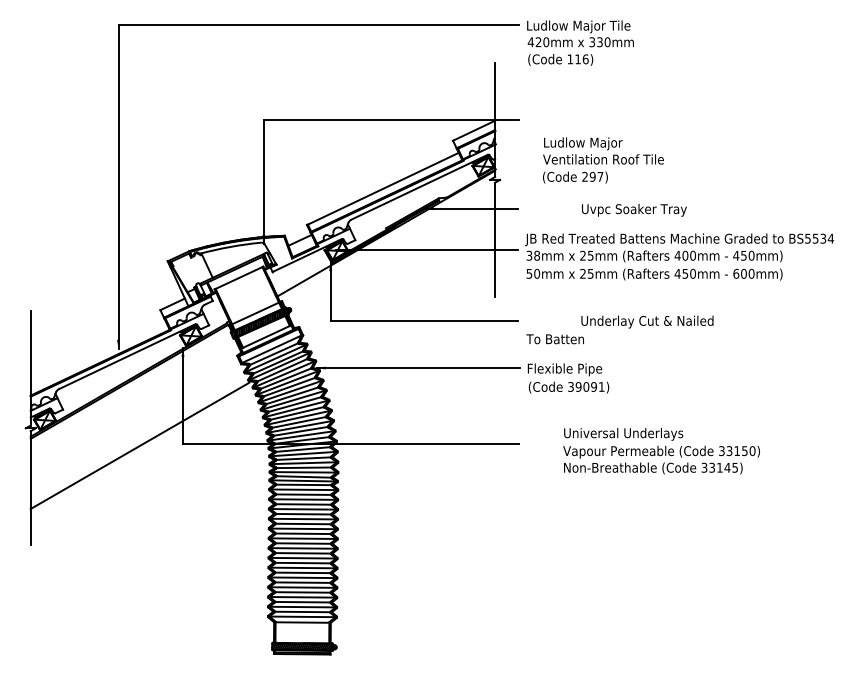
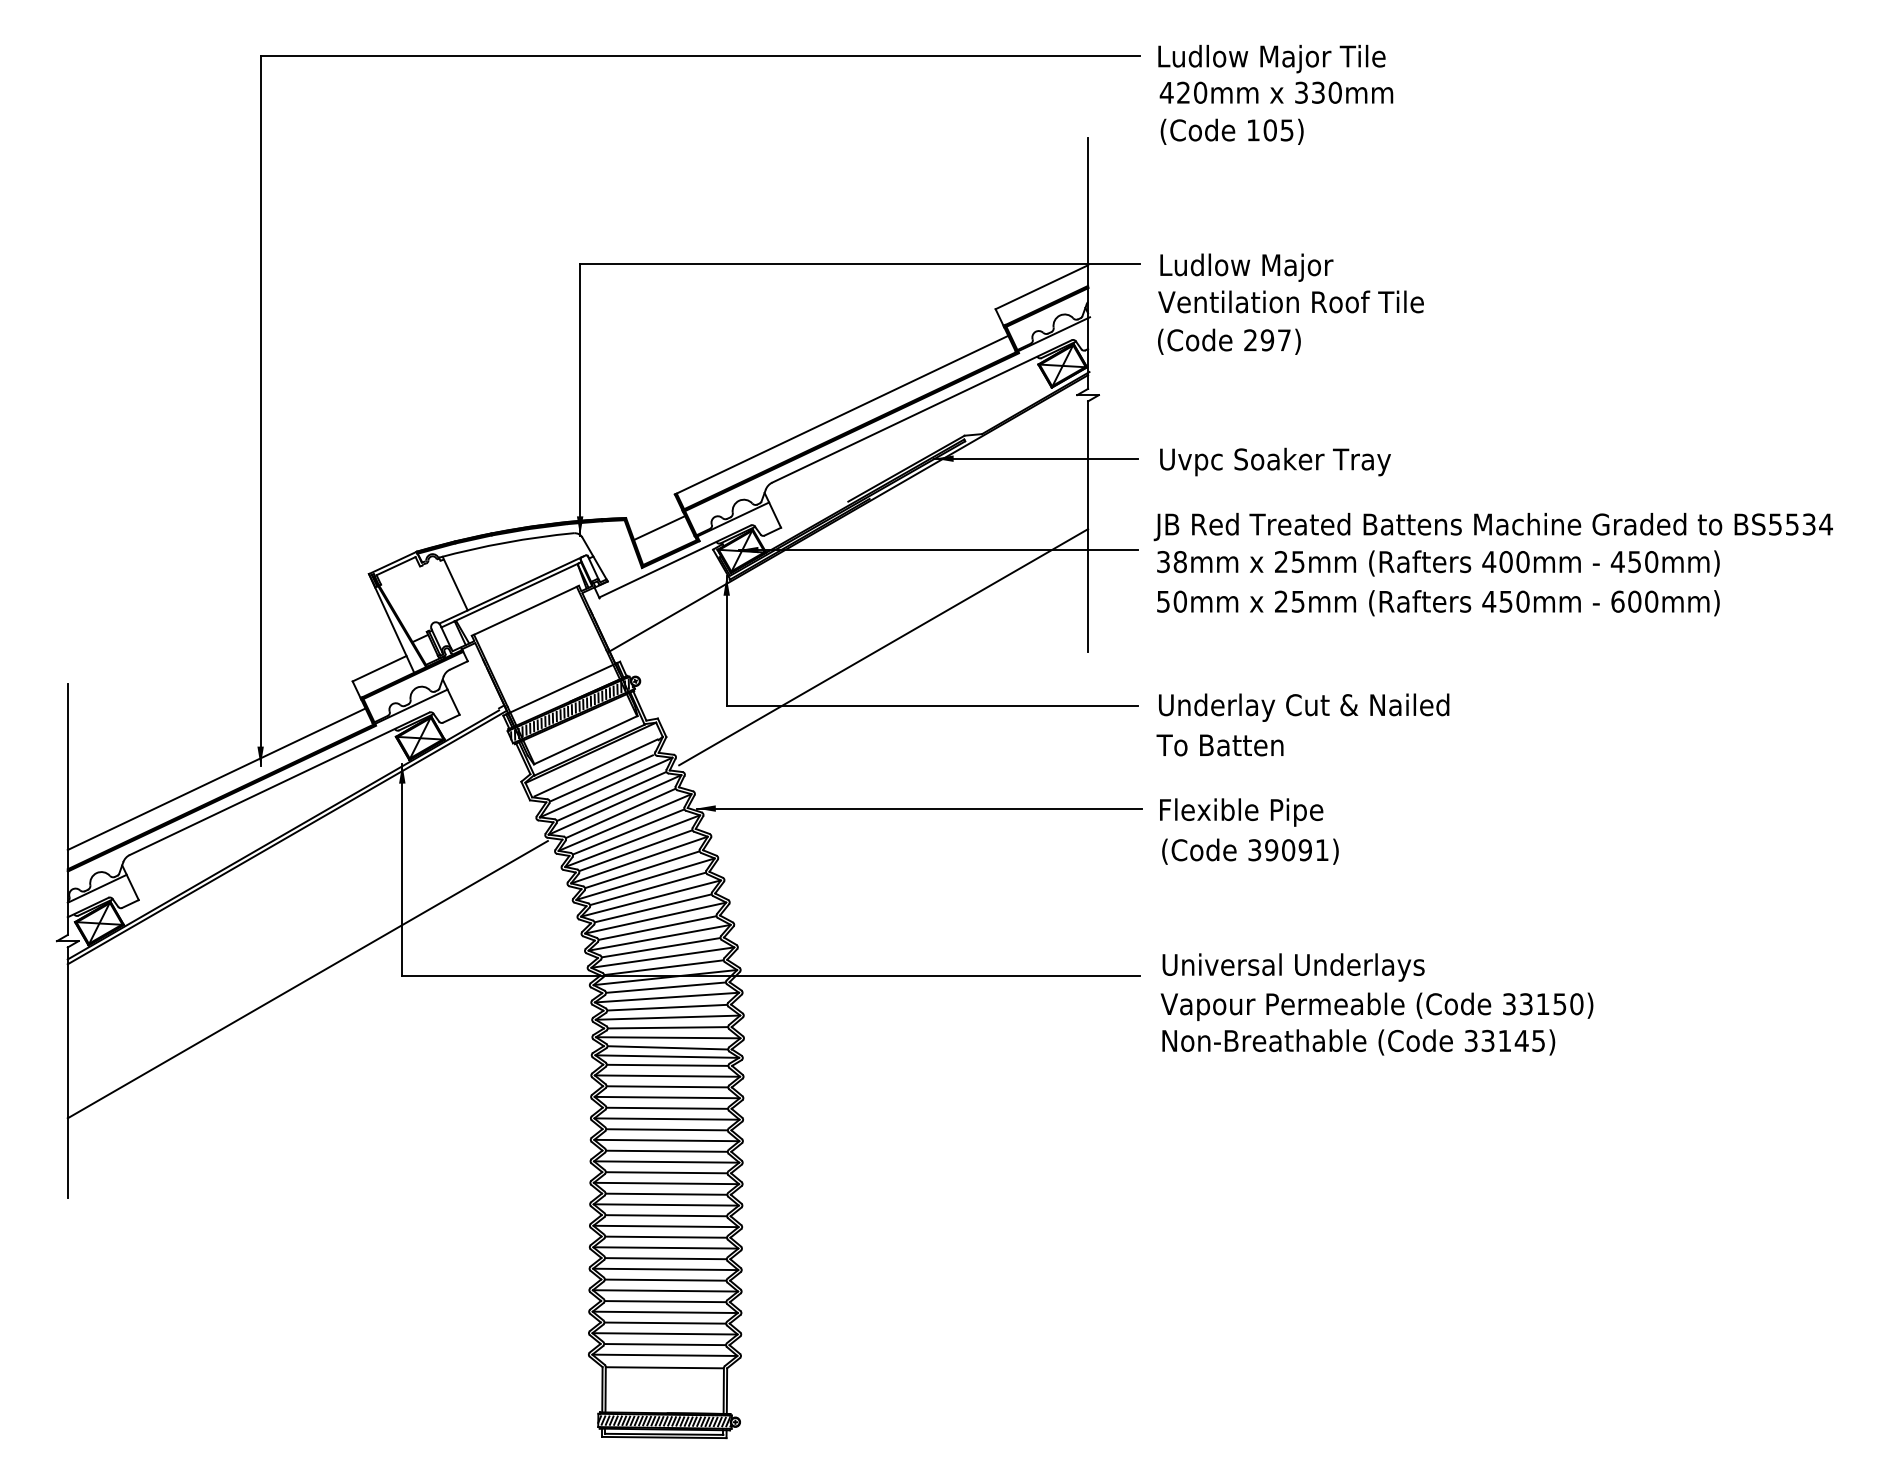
text: (581, 59) -> (1277, 130), 116) -> 105)
text: (603, 160) -> (1291, 304), moved
text: (634, 210) -> (1275, 462), moved
line: (402, 294) -> (884, 647), added
text: (647, 321) -> (1304, 706), moved
line: (98, 354) -> (216, 778), added
text: (661, 451) -> (1376, 1005), moved

